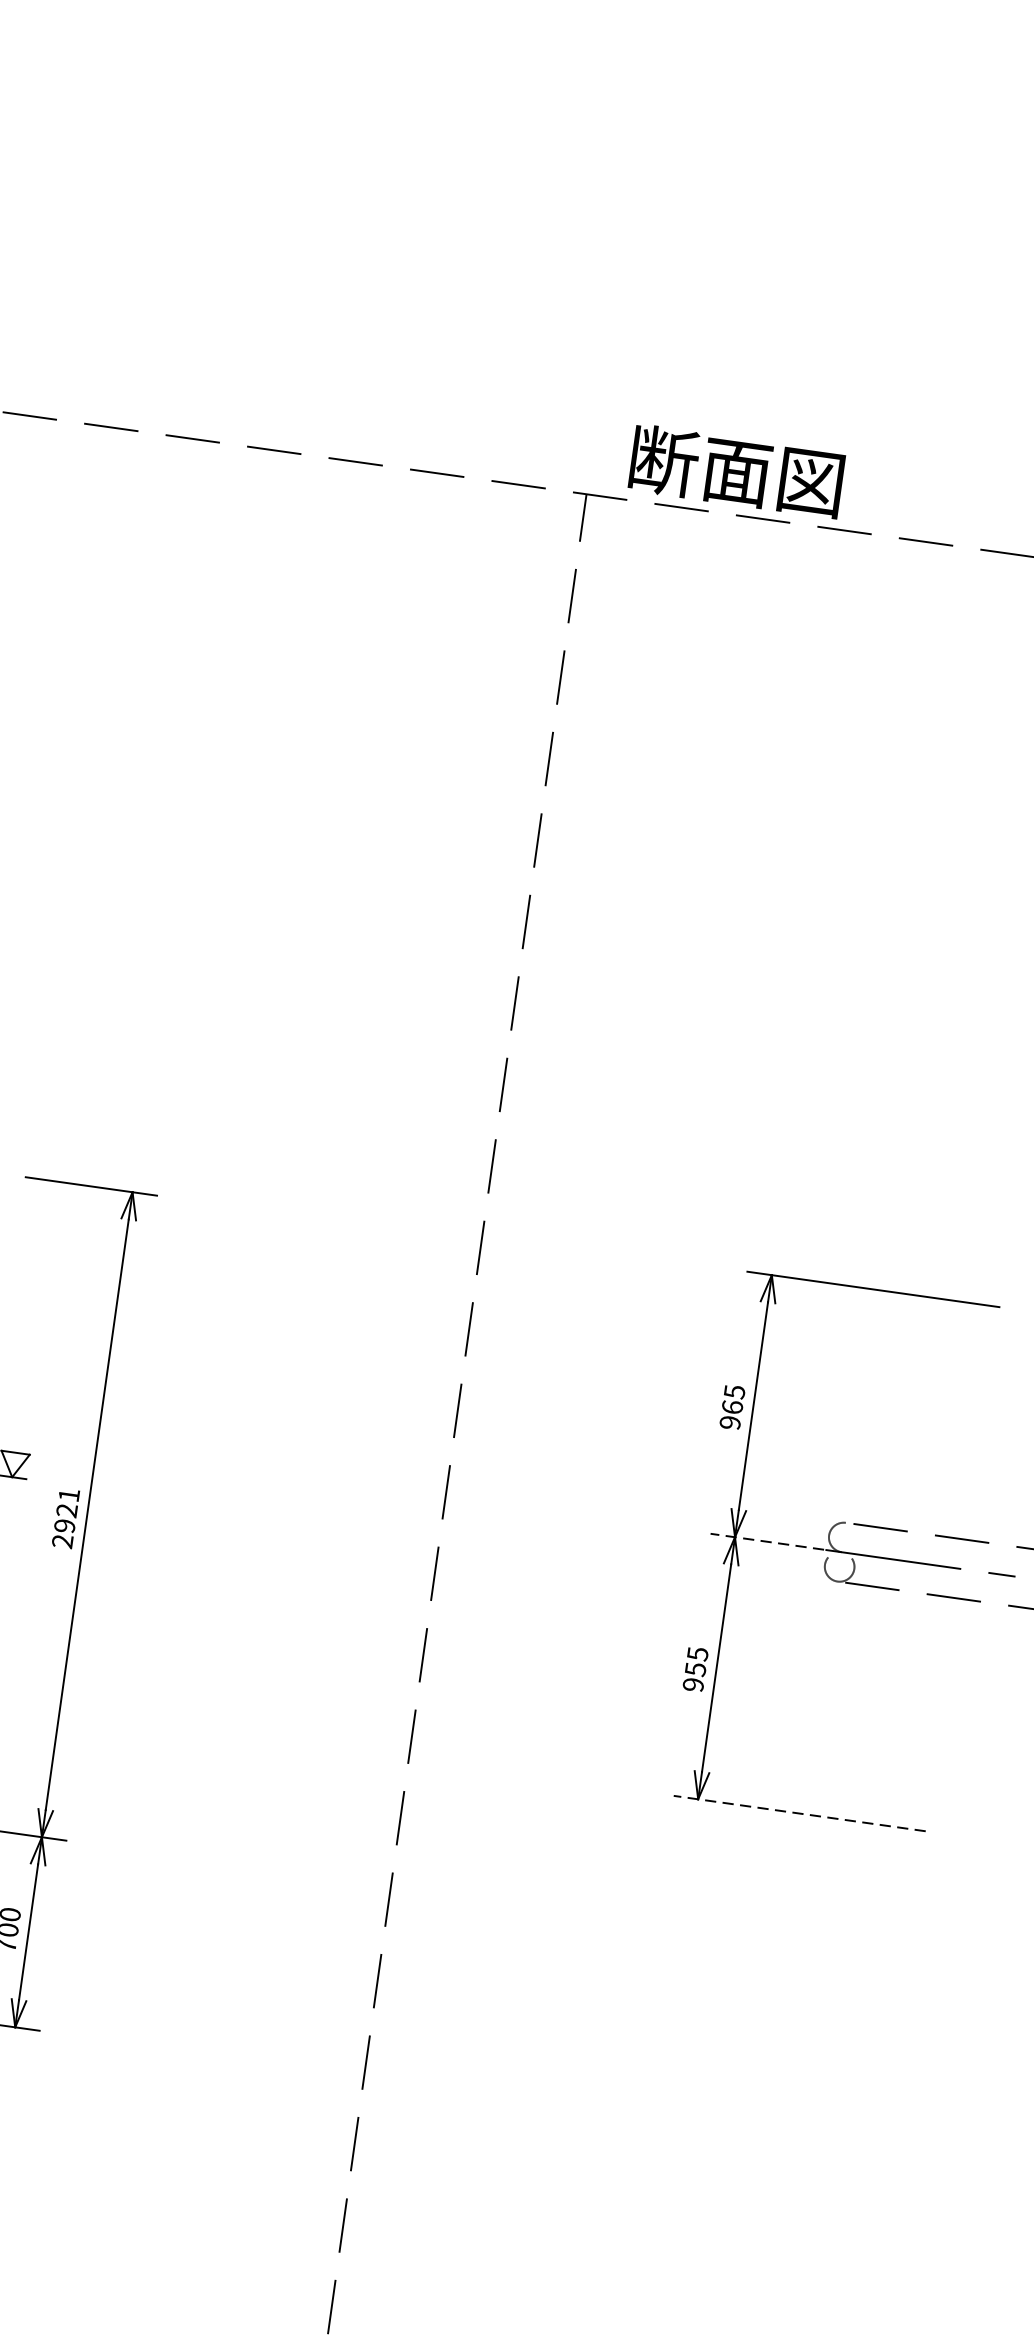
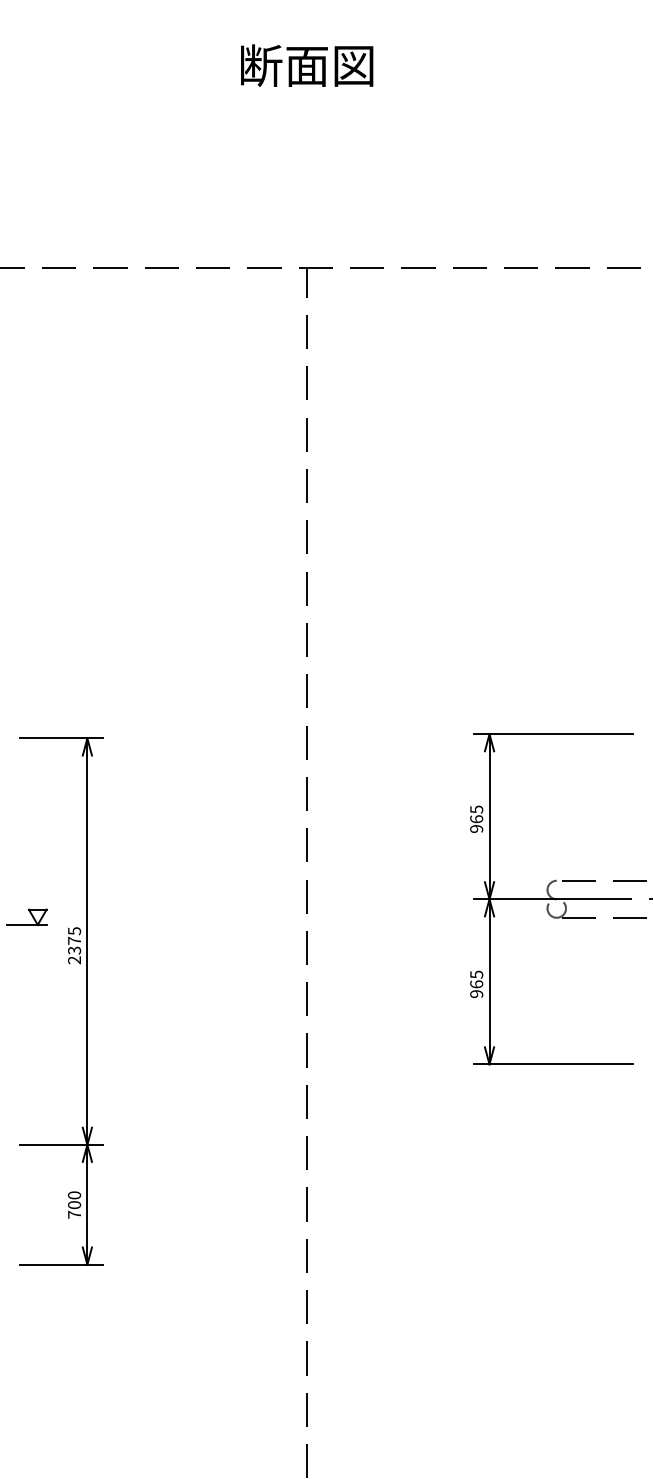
text: (737, 471) -> (307, 65), moved
text: (67, 1510) -> (74, 940), 2921 -> 2375
line: (766, 1542) -> (509, 899), dashed -> solid
text: (695, 1669) -> (476, 984), 955 -> 965
line: (799, 1813) -> (553, 1064), dashed -> solid

